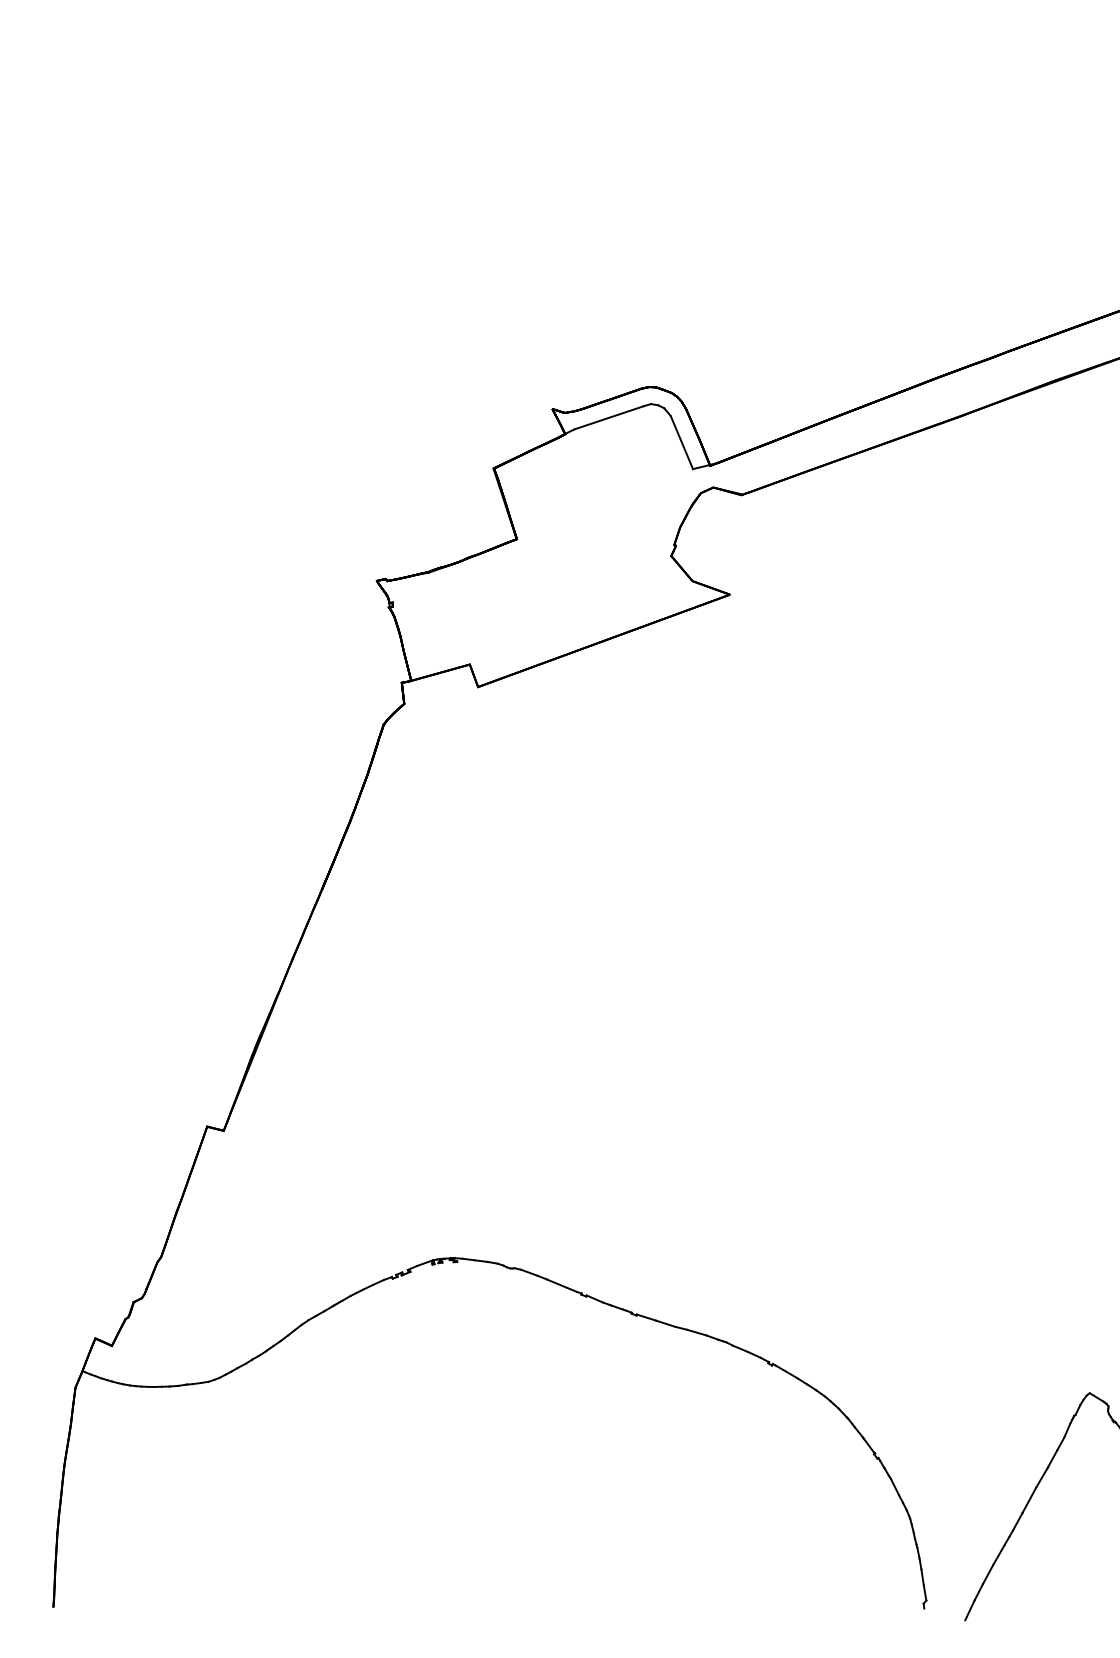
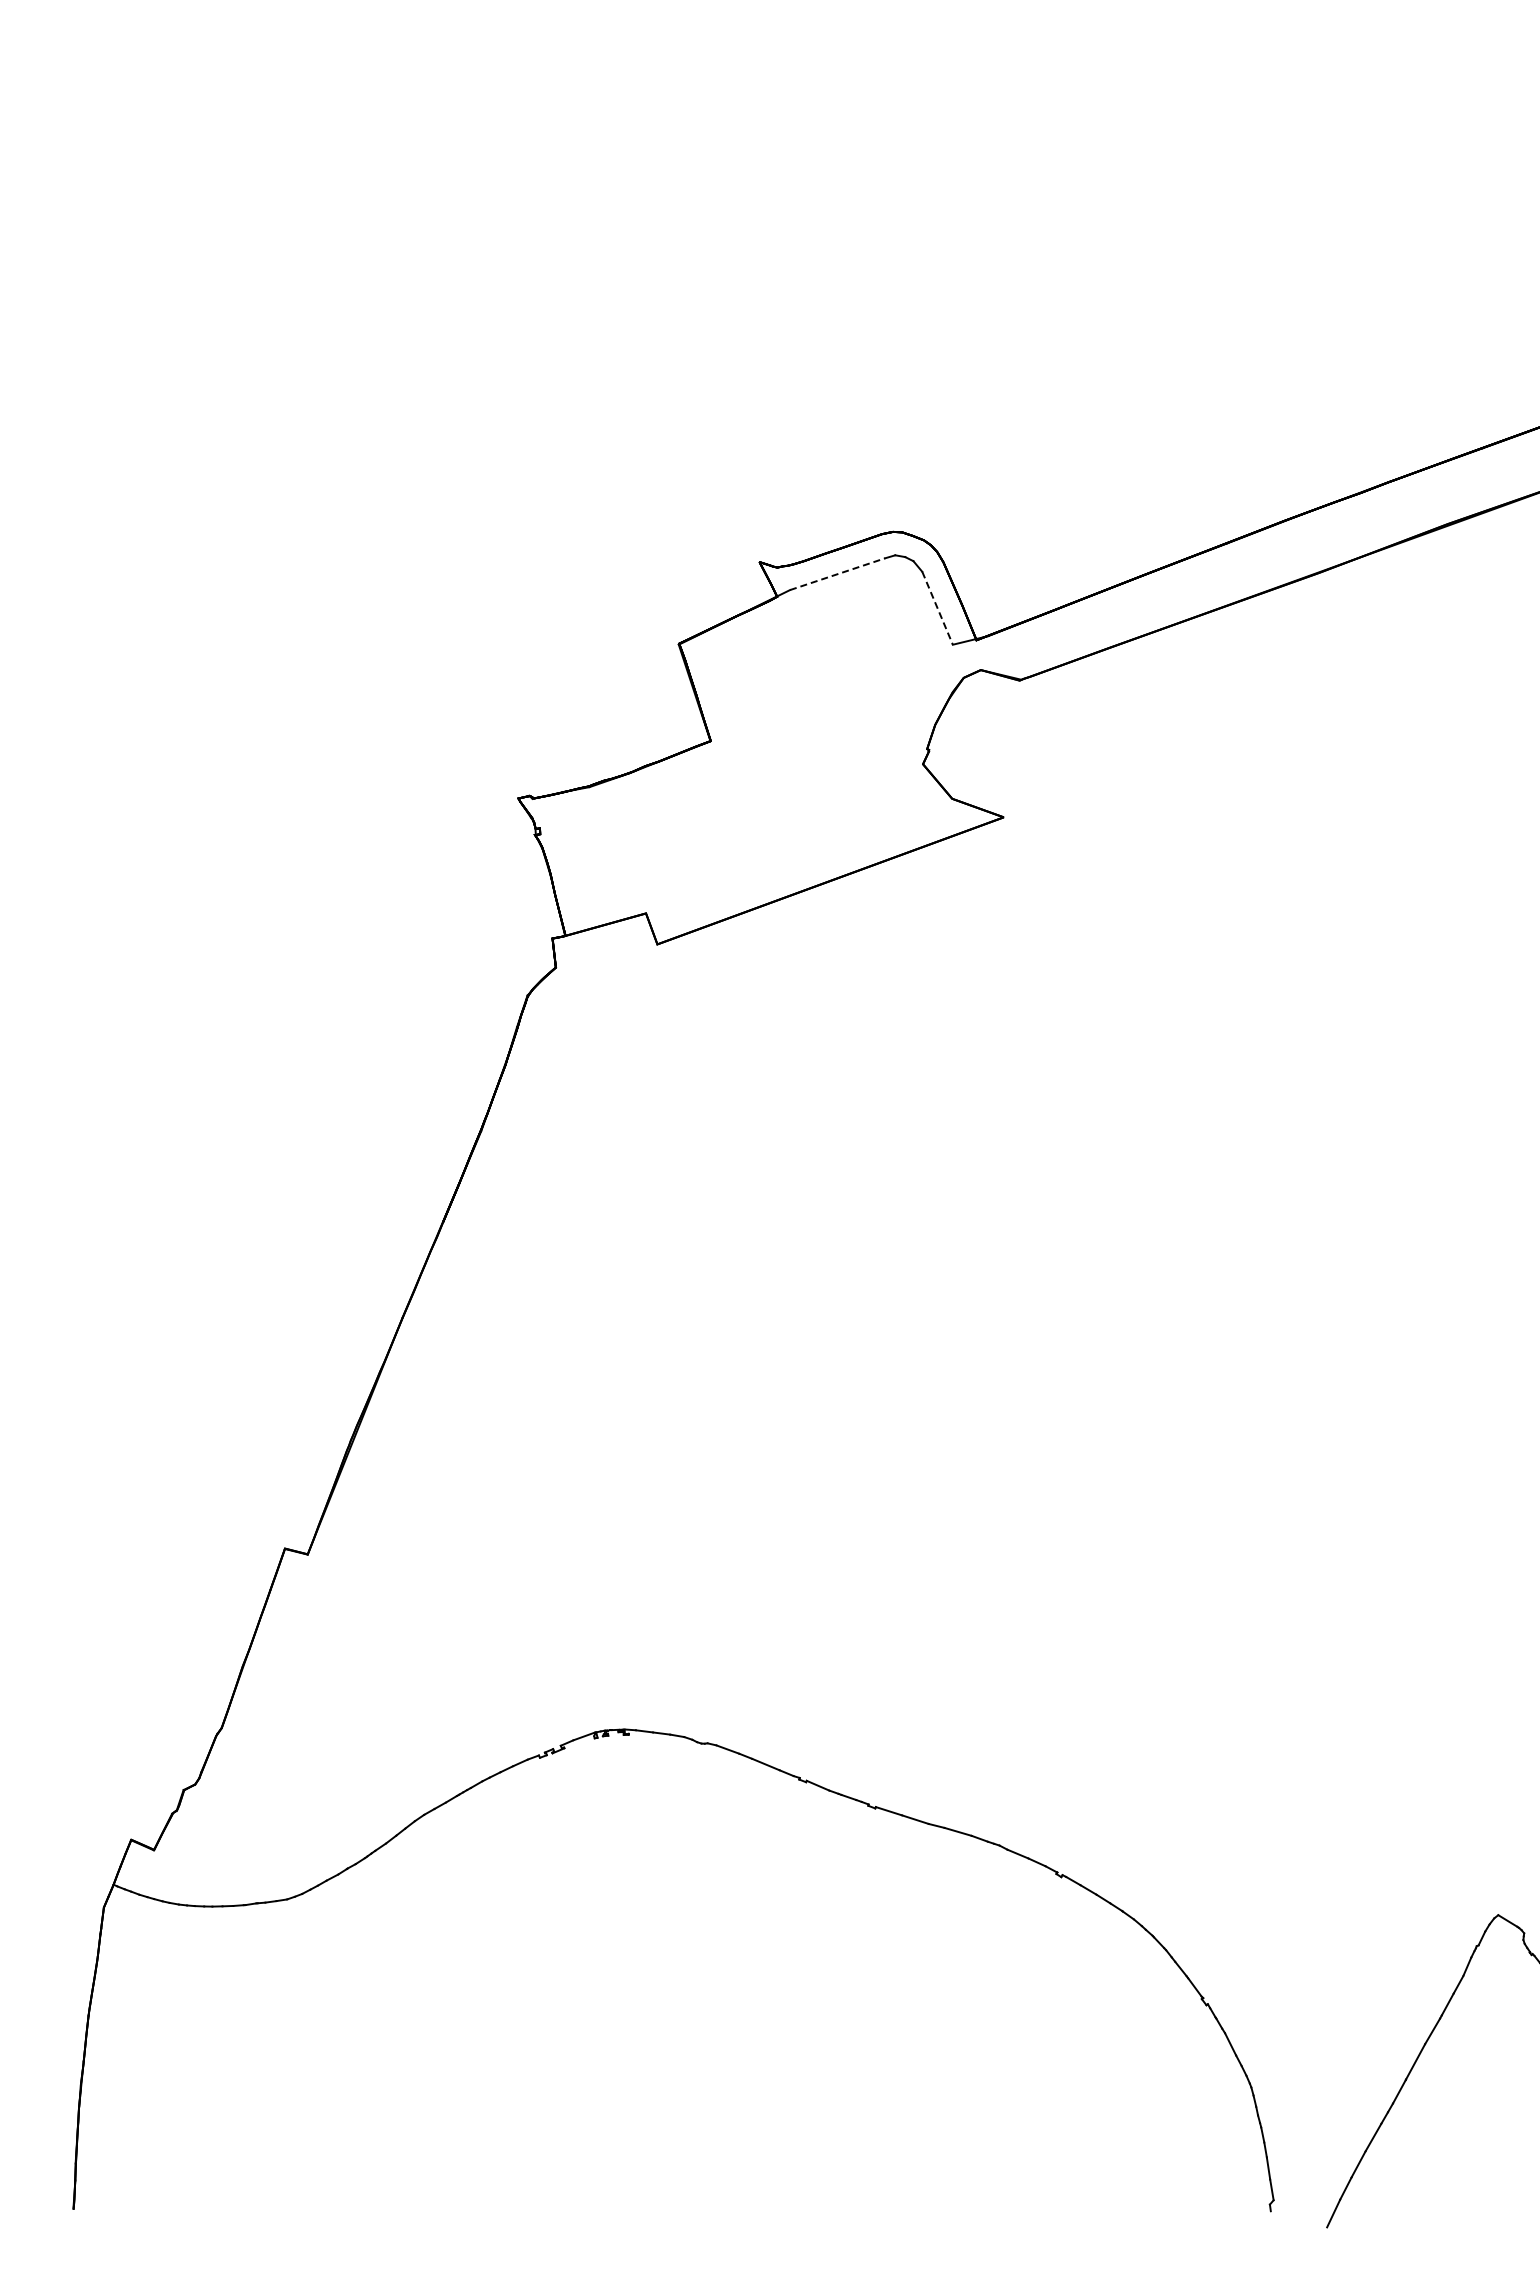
line: (609, 418) -> (838, 574), solid -> dashed
line: (681, 442) -> (937, 608), solid -> dashed

